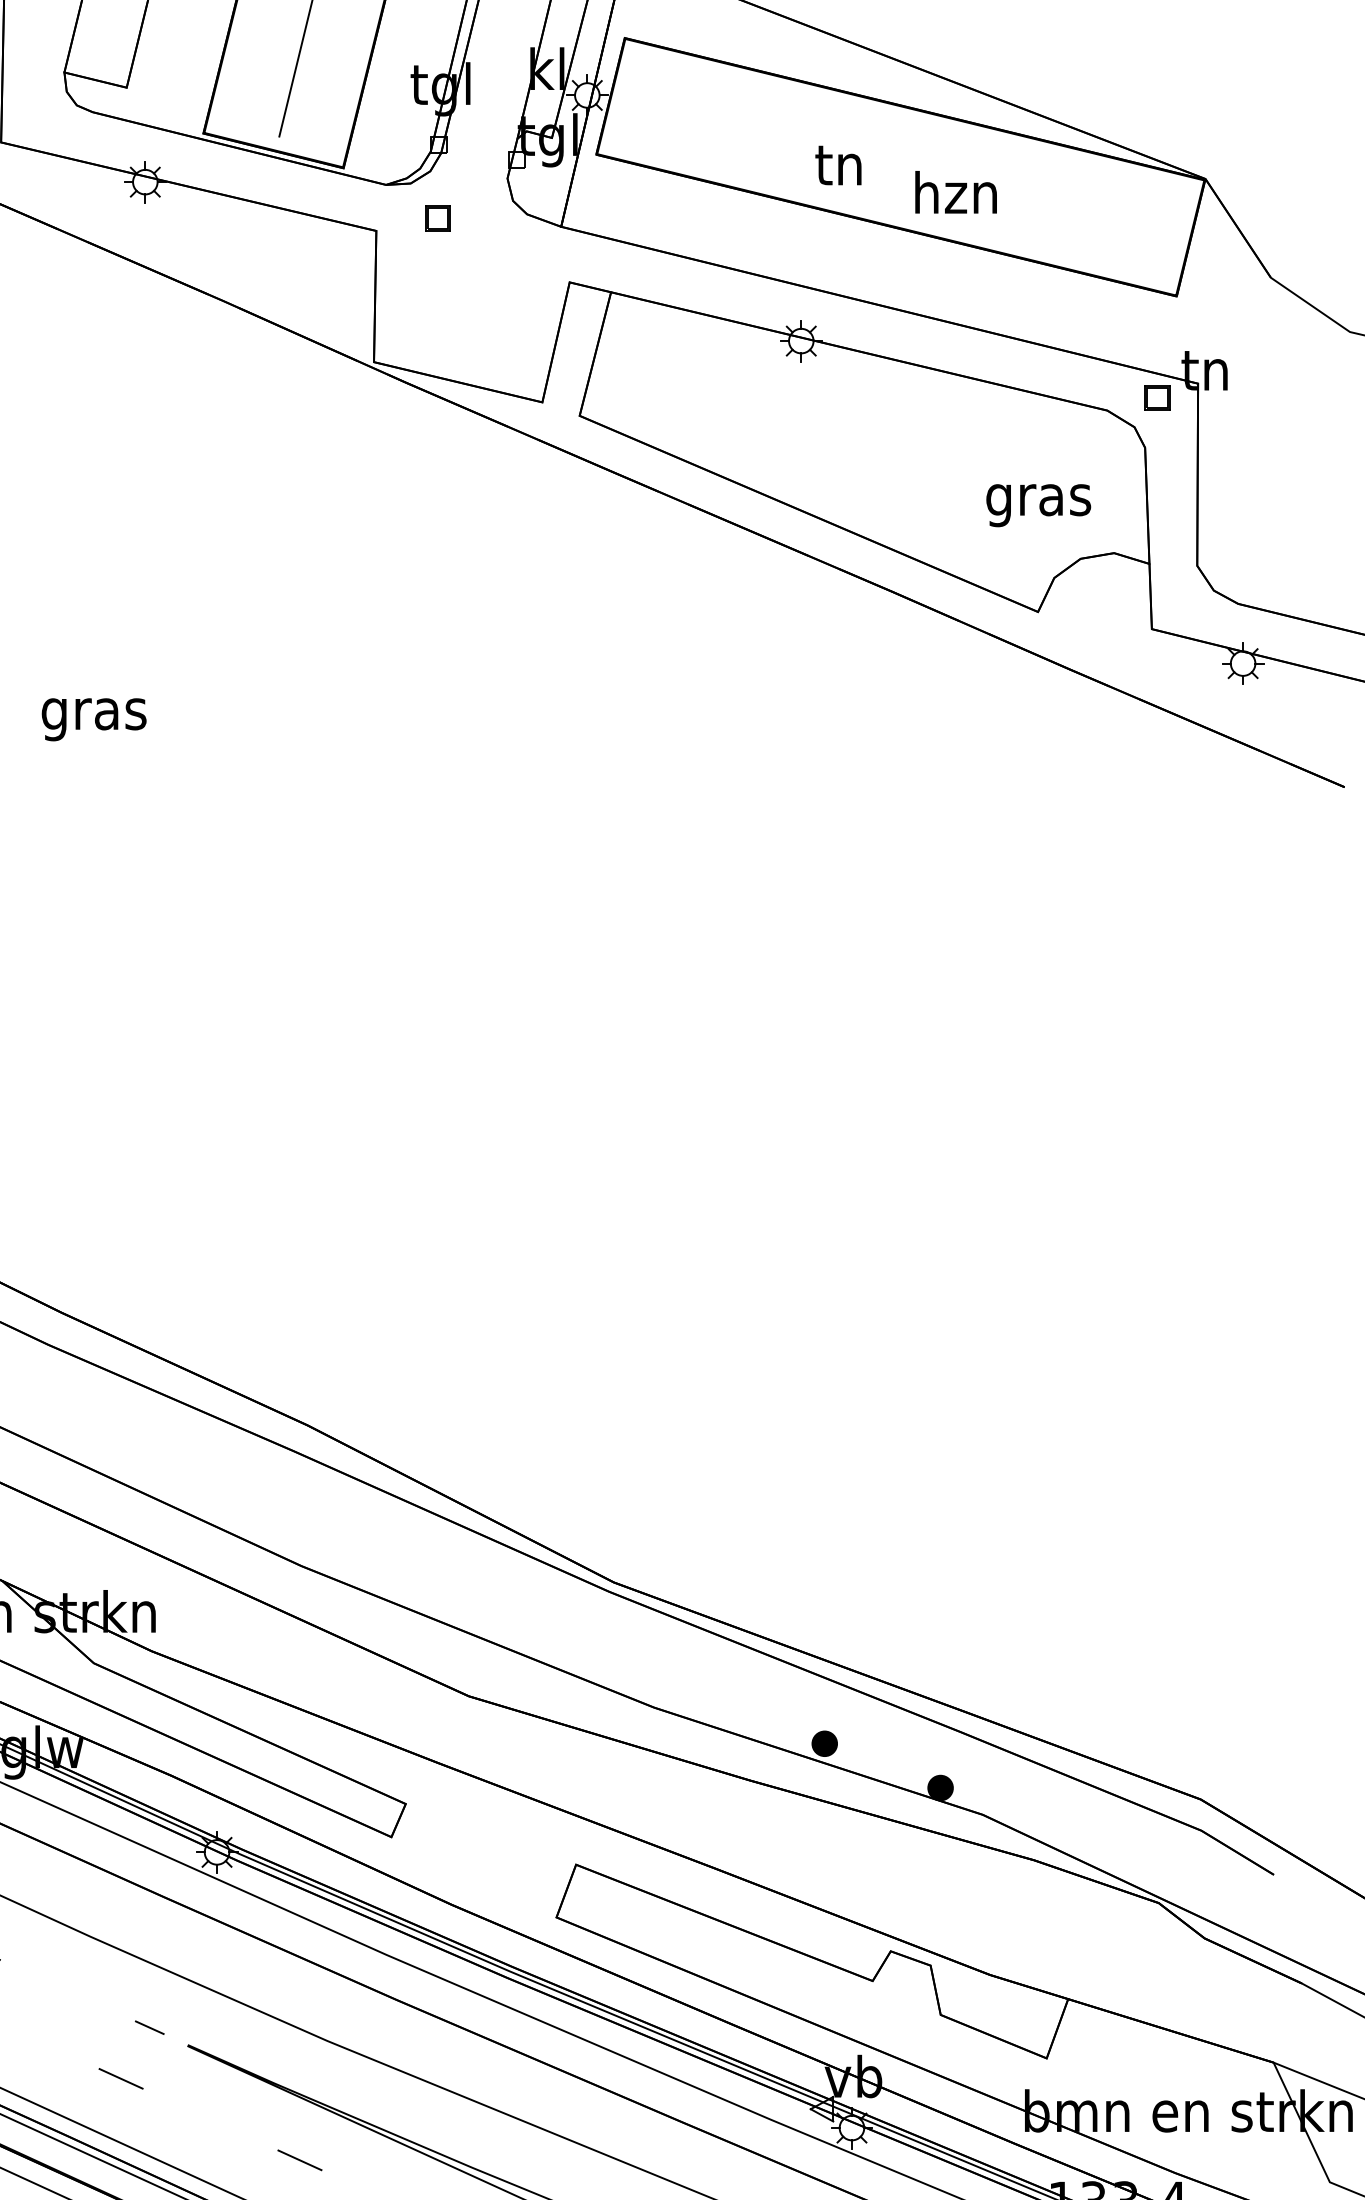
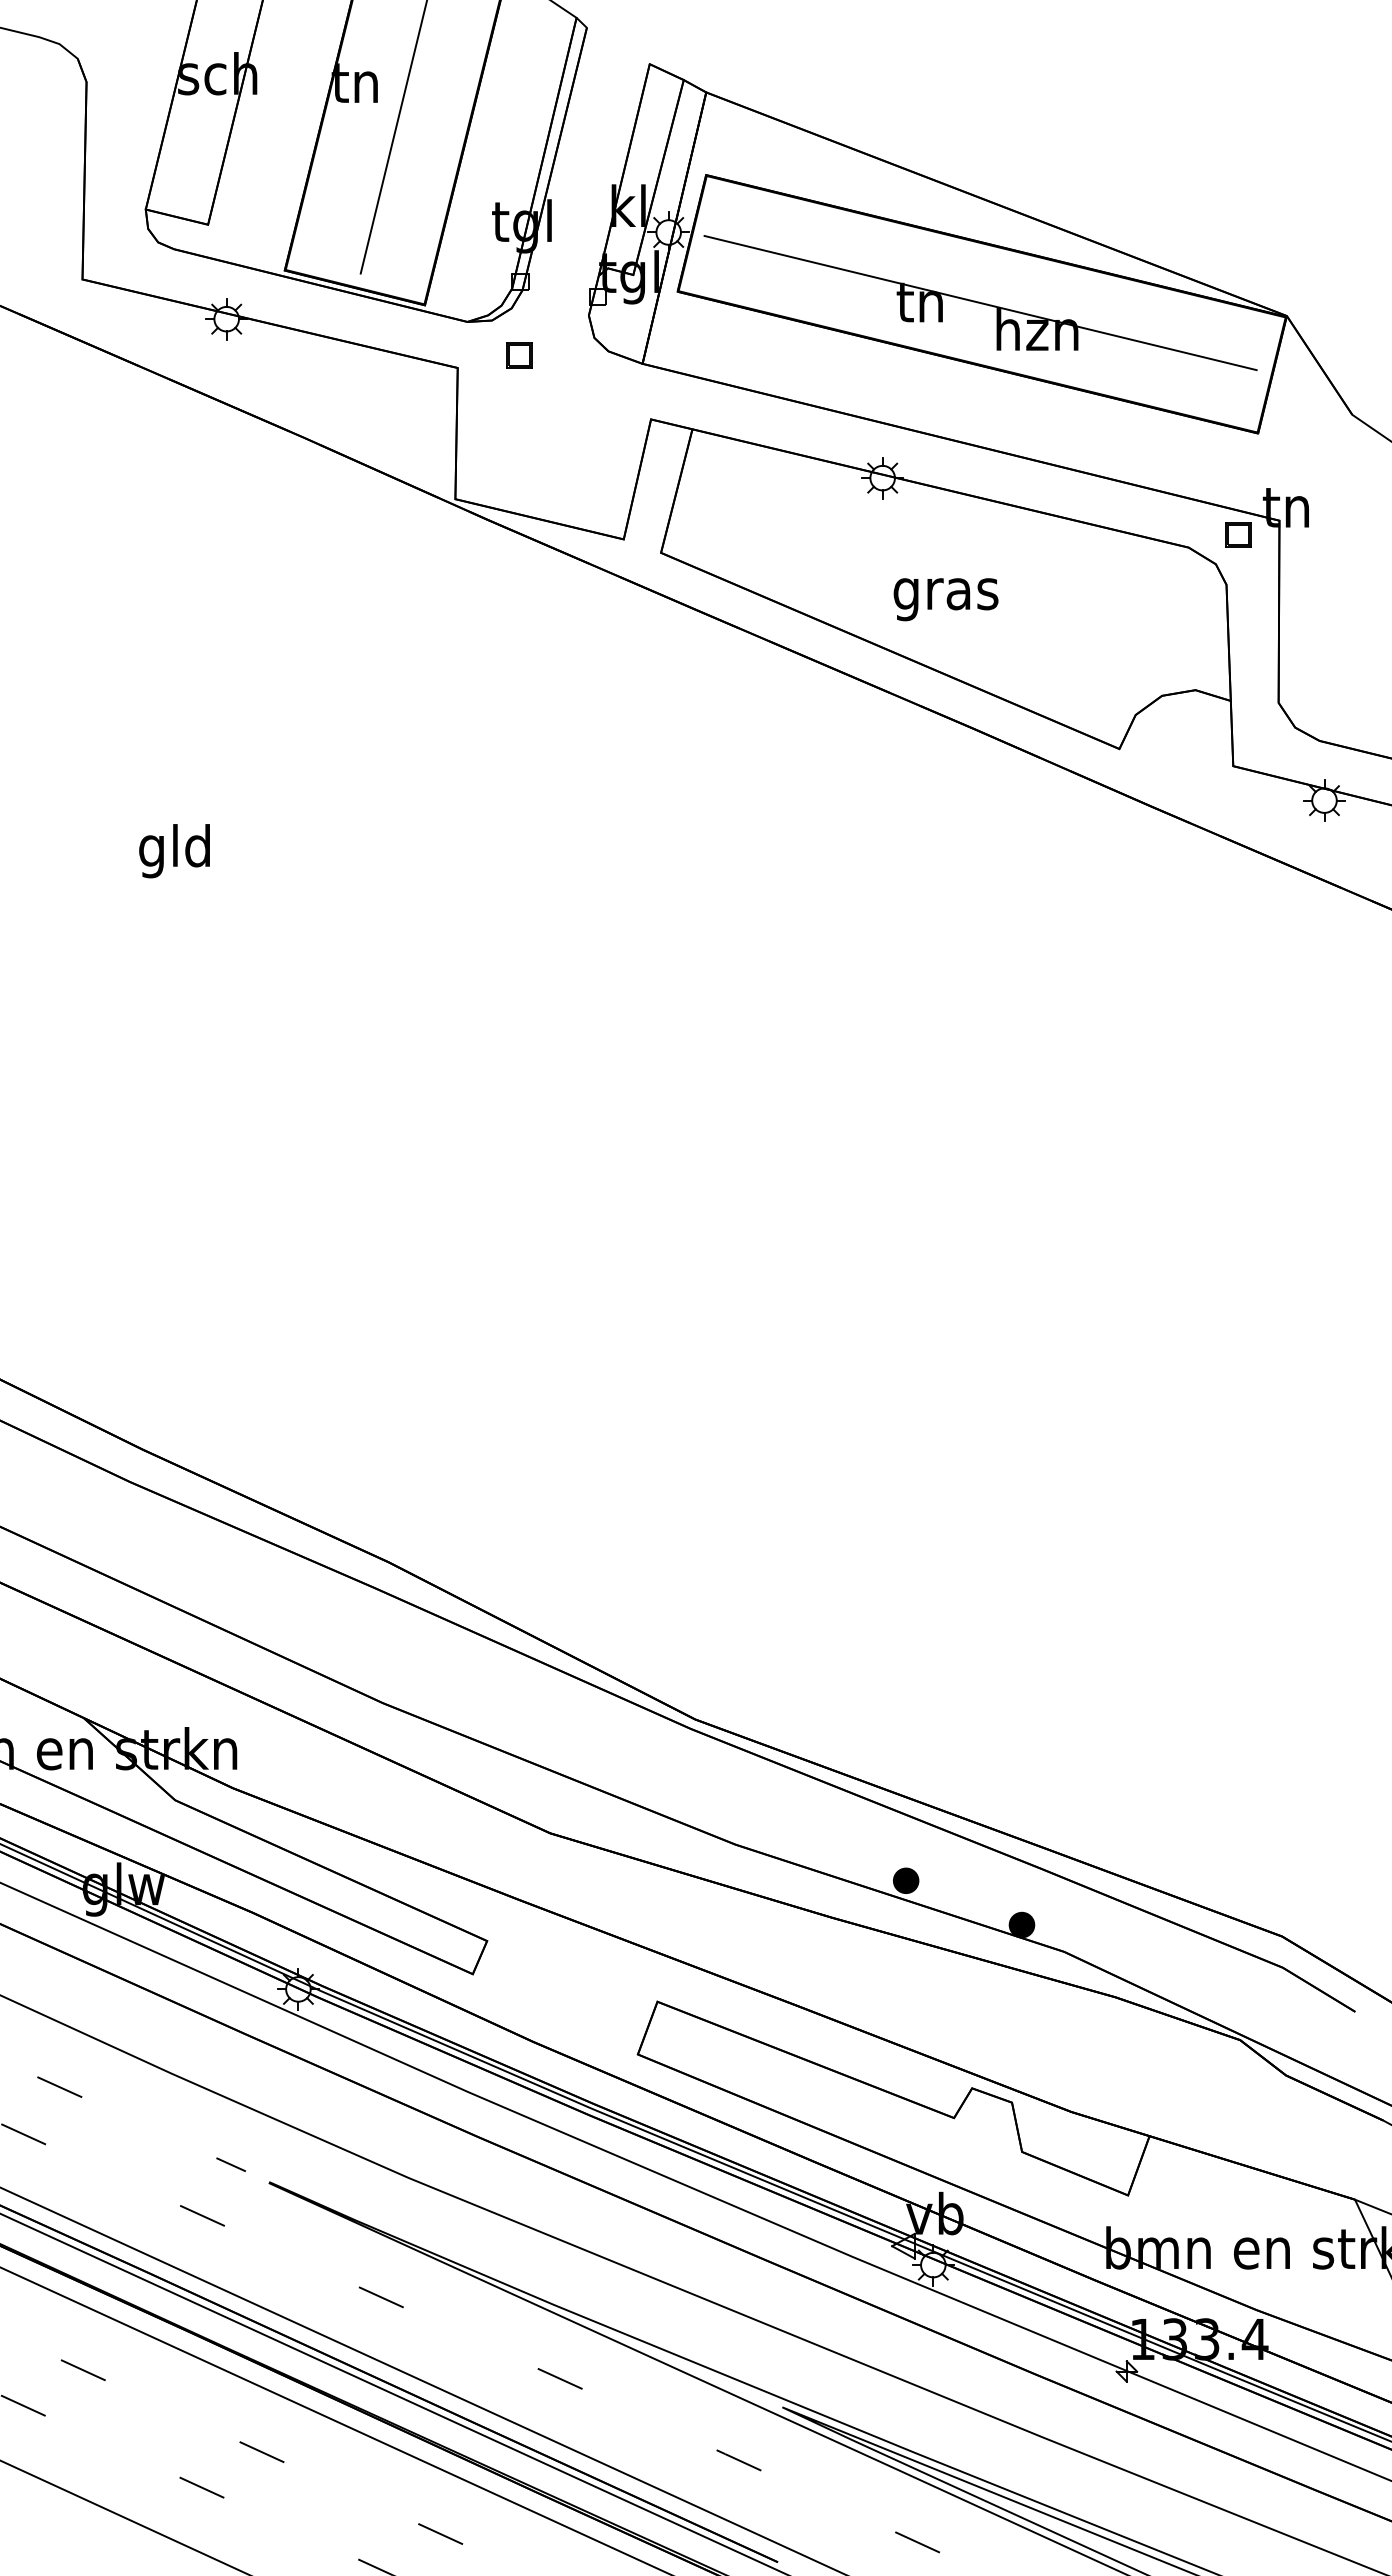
line: (899, 165) -> (980, 302), added
text: (1038, 505) -> (945, 599), moved
text: (94, 714) -> (175, 851), gras -> gld

